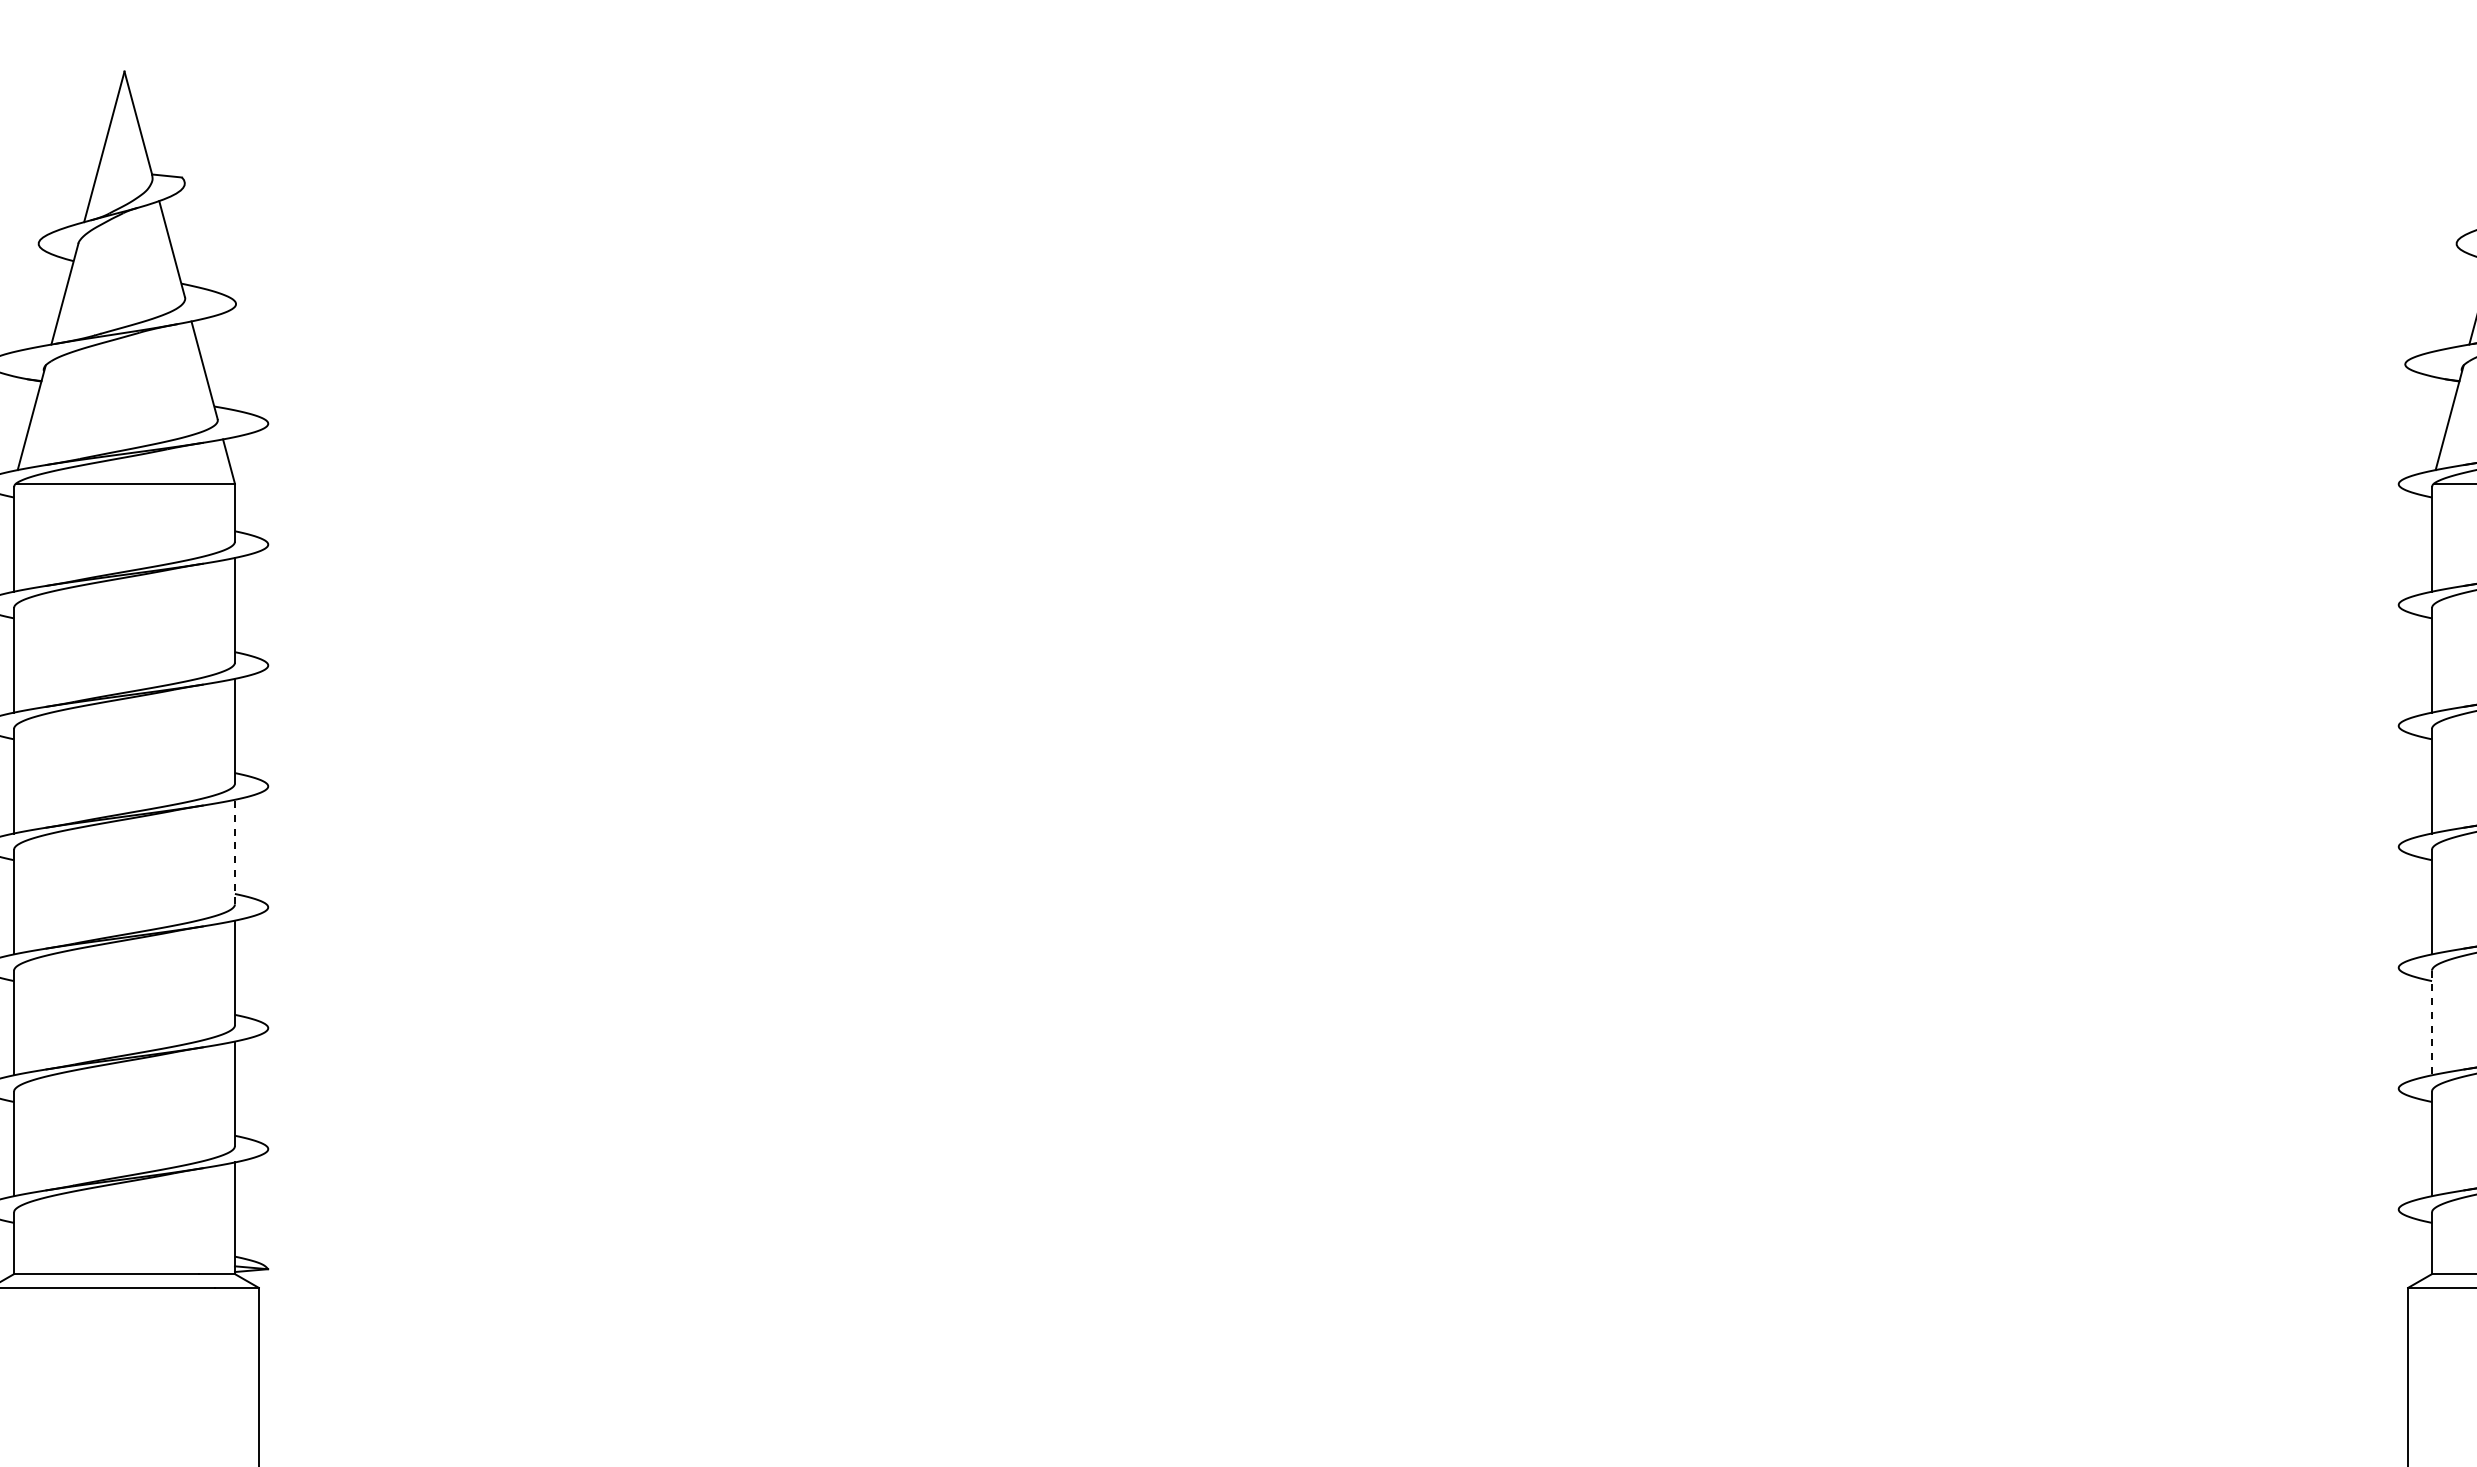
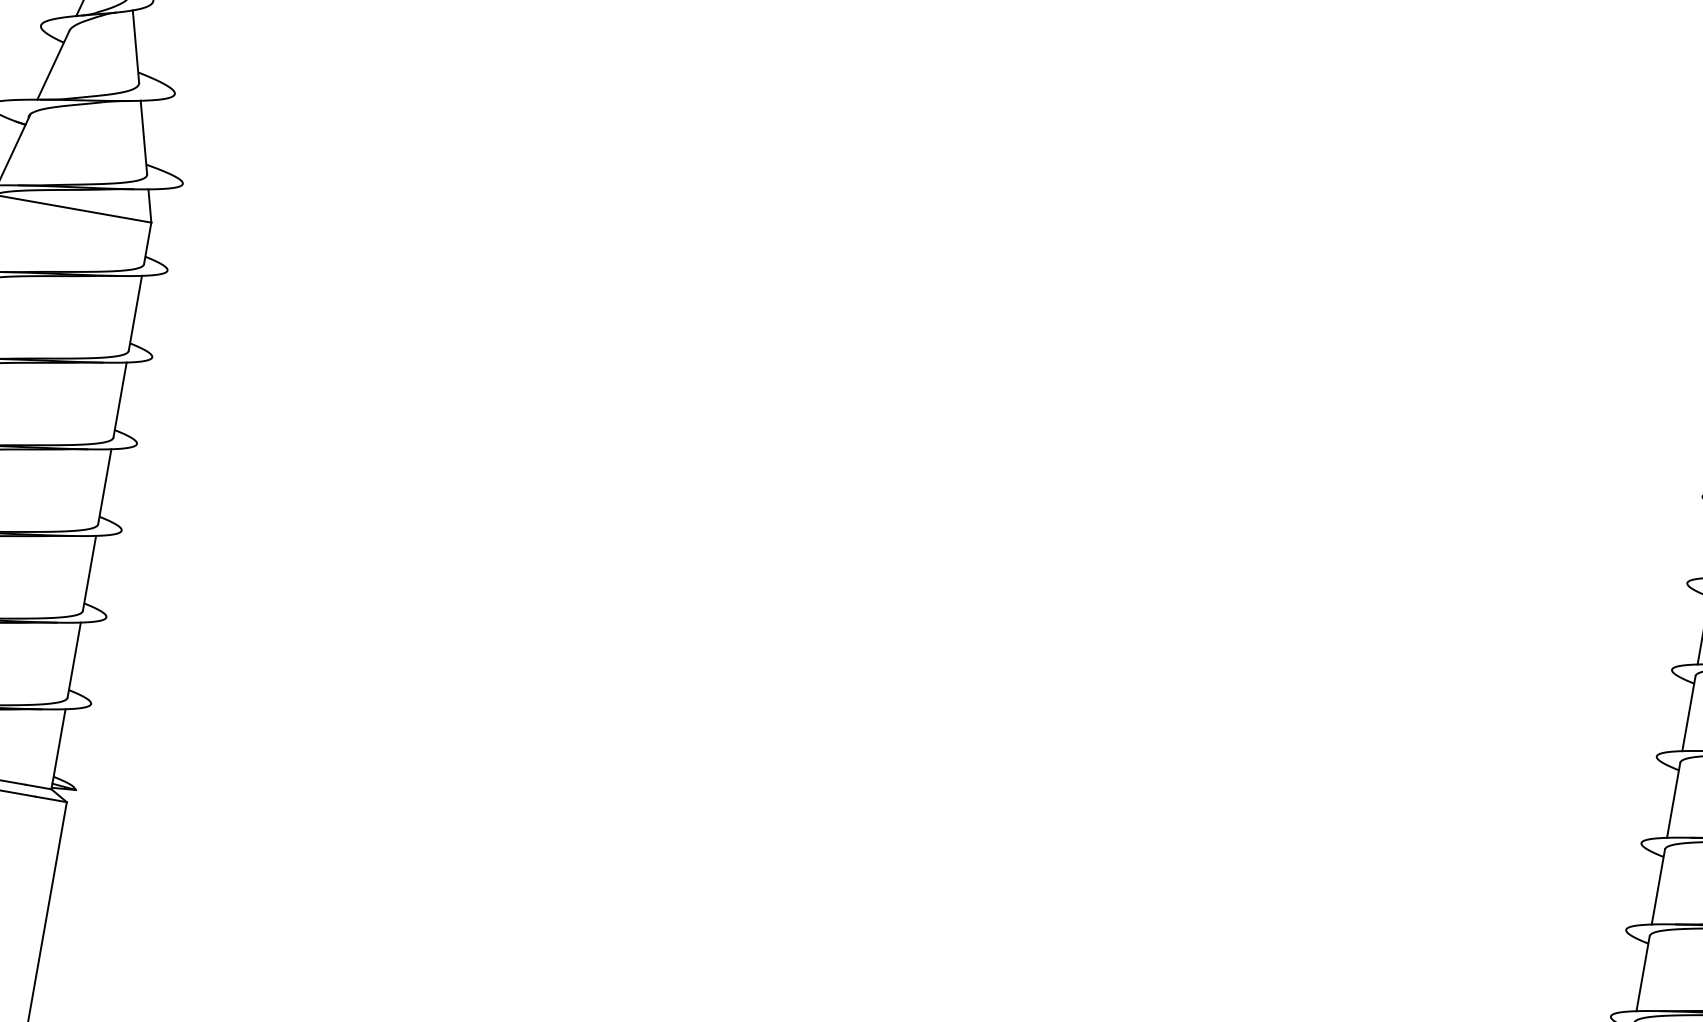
line: (234, 851) -> (104, 486), dashed -> solid
line: (2432, 1023) -> (1658, 887), dashed -> solid

